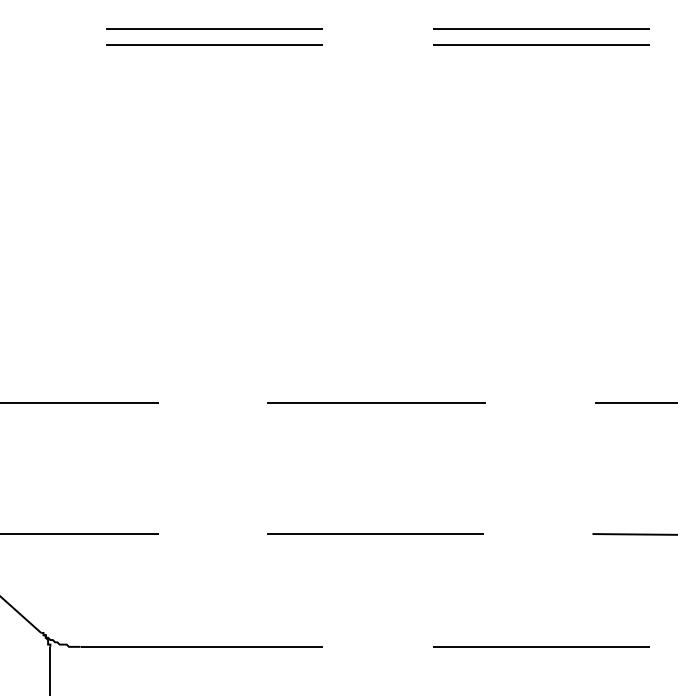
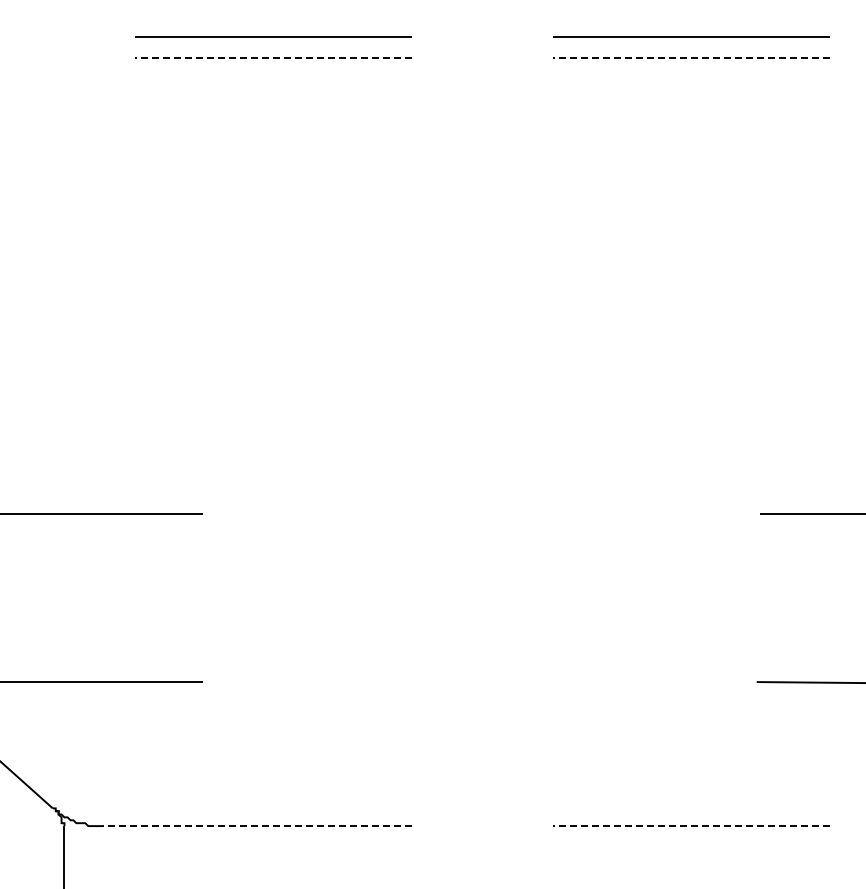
line: (214, 44) -> (273, 57), solid -> dashed
line: (541, 44) -> (691, 57), solid -> dashed
line: (376, 402) -> (480, 513), removed
line: (375, 533) -> (479, 681), removed
line: (201, 647) -> (257, 826), solid -> dashed
line: (541, 647) -> (691, 826), solid -> dashed

